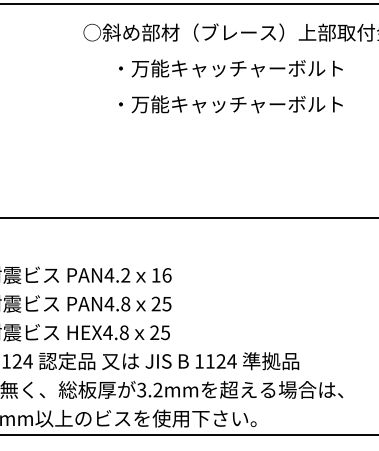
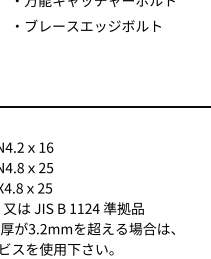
text: (236, 104) -> (99, 26), ・万能キャッチャーボルト -> ・ブレースエッジボルト

